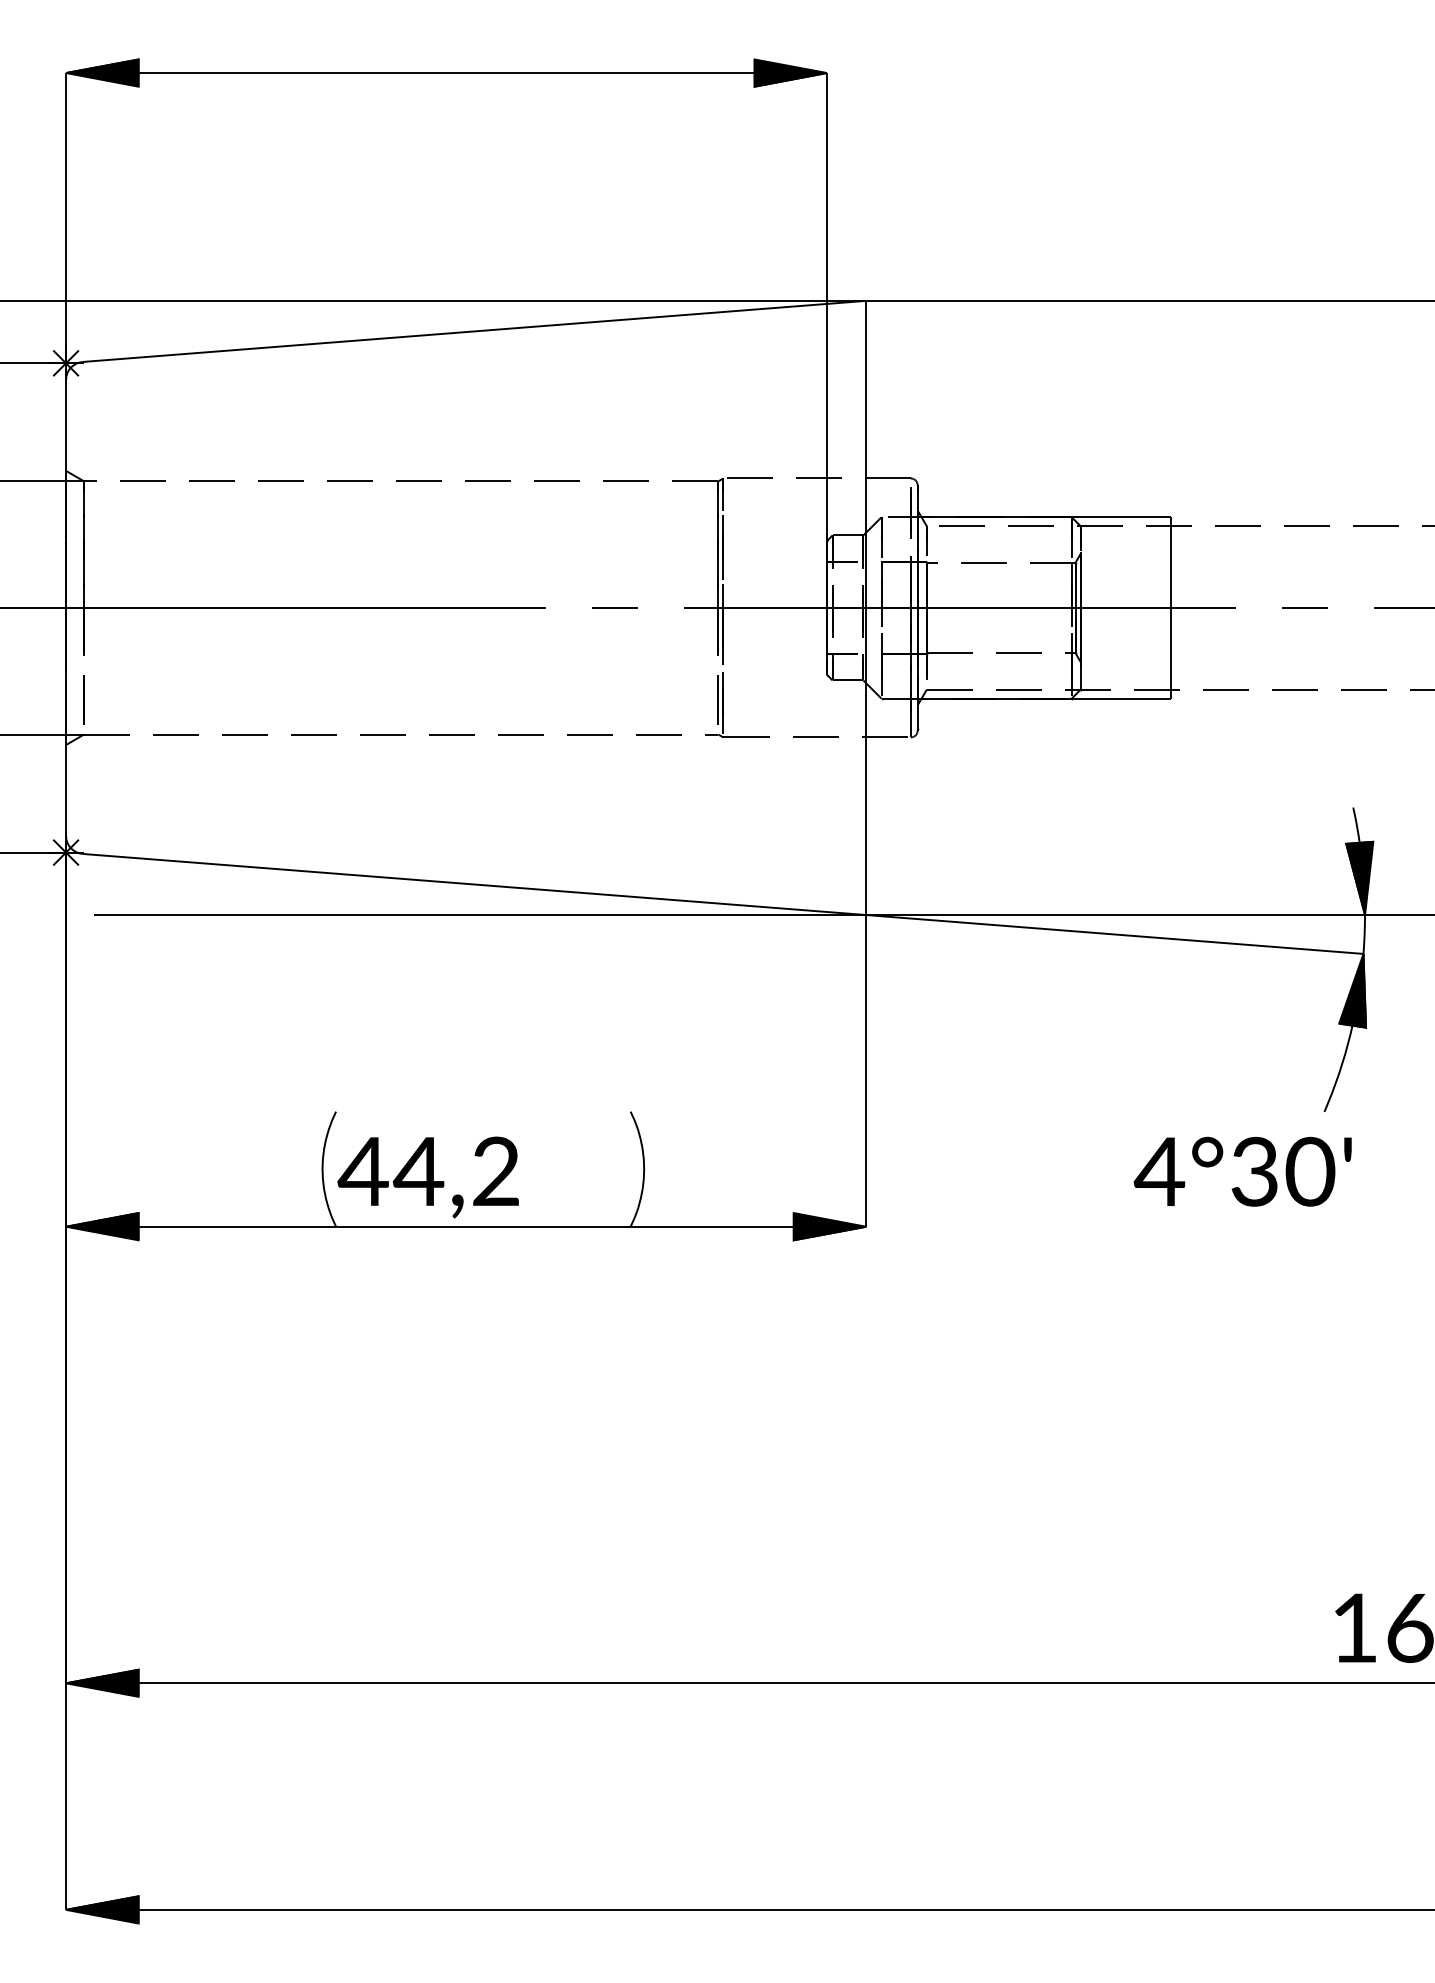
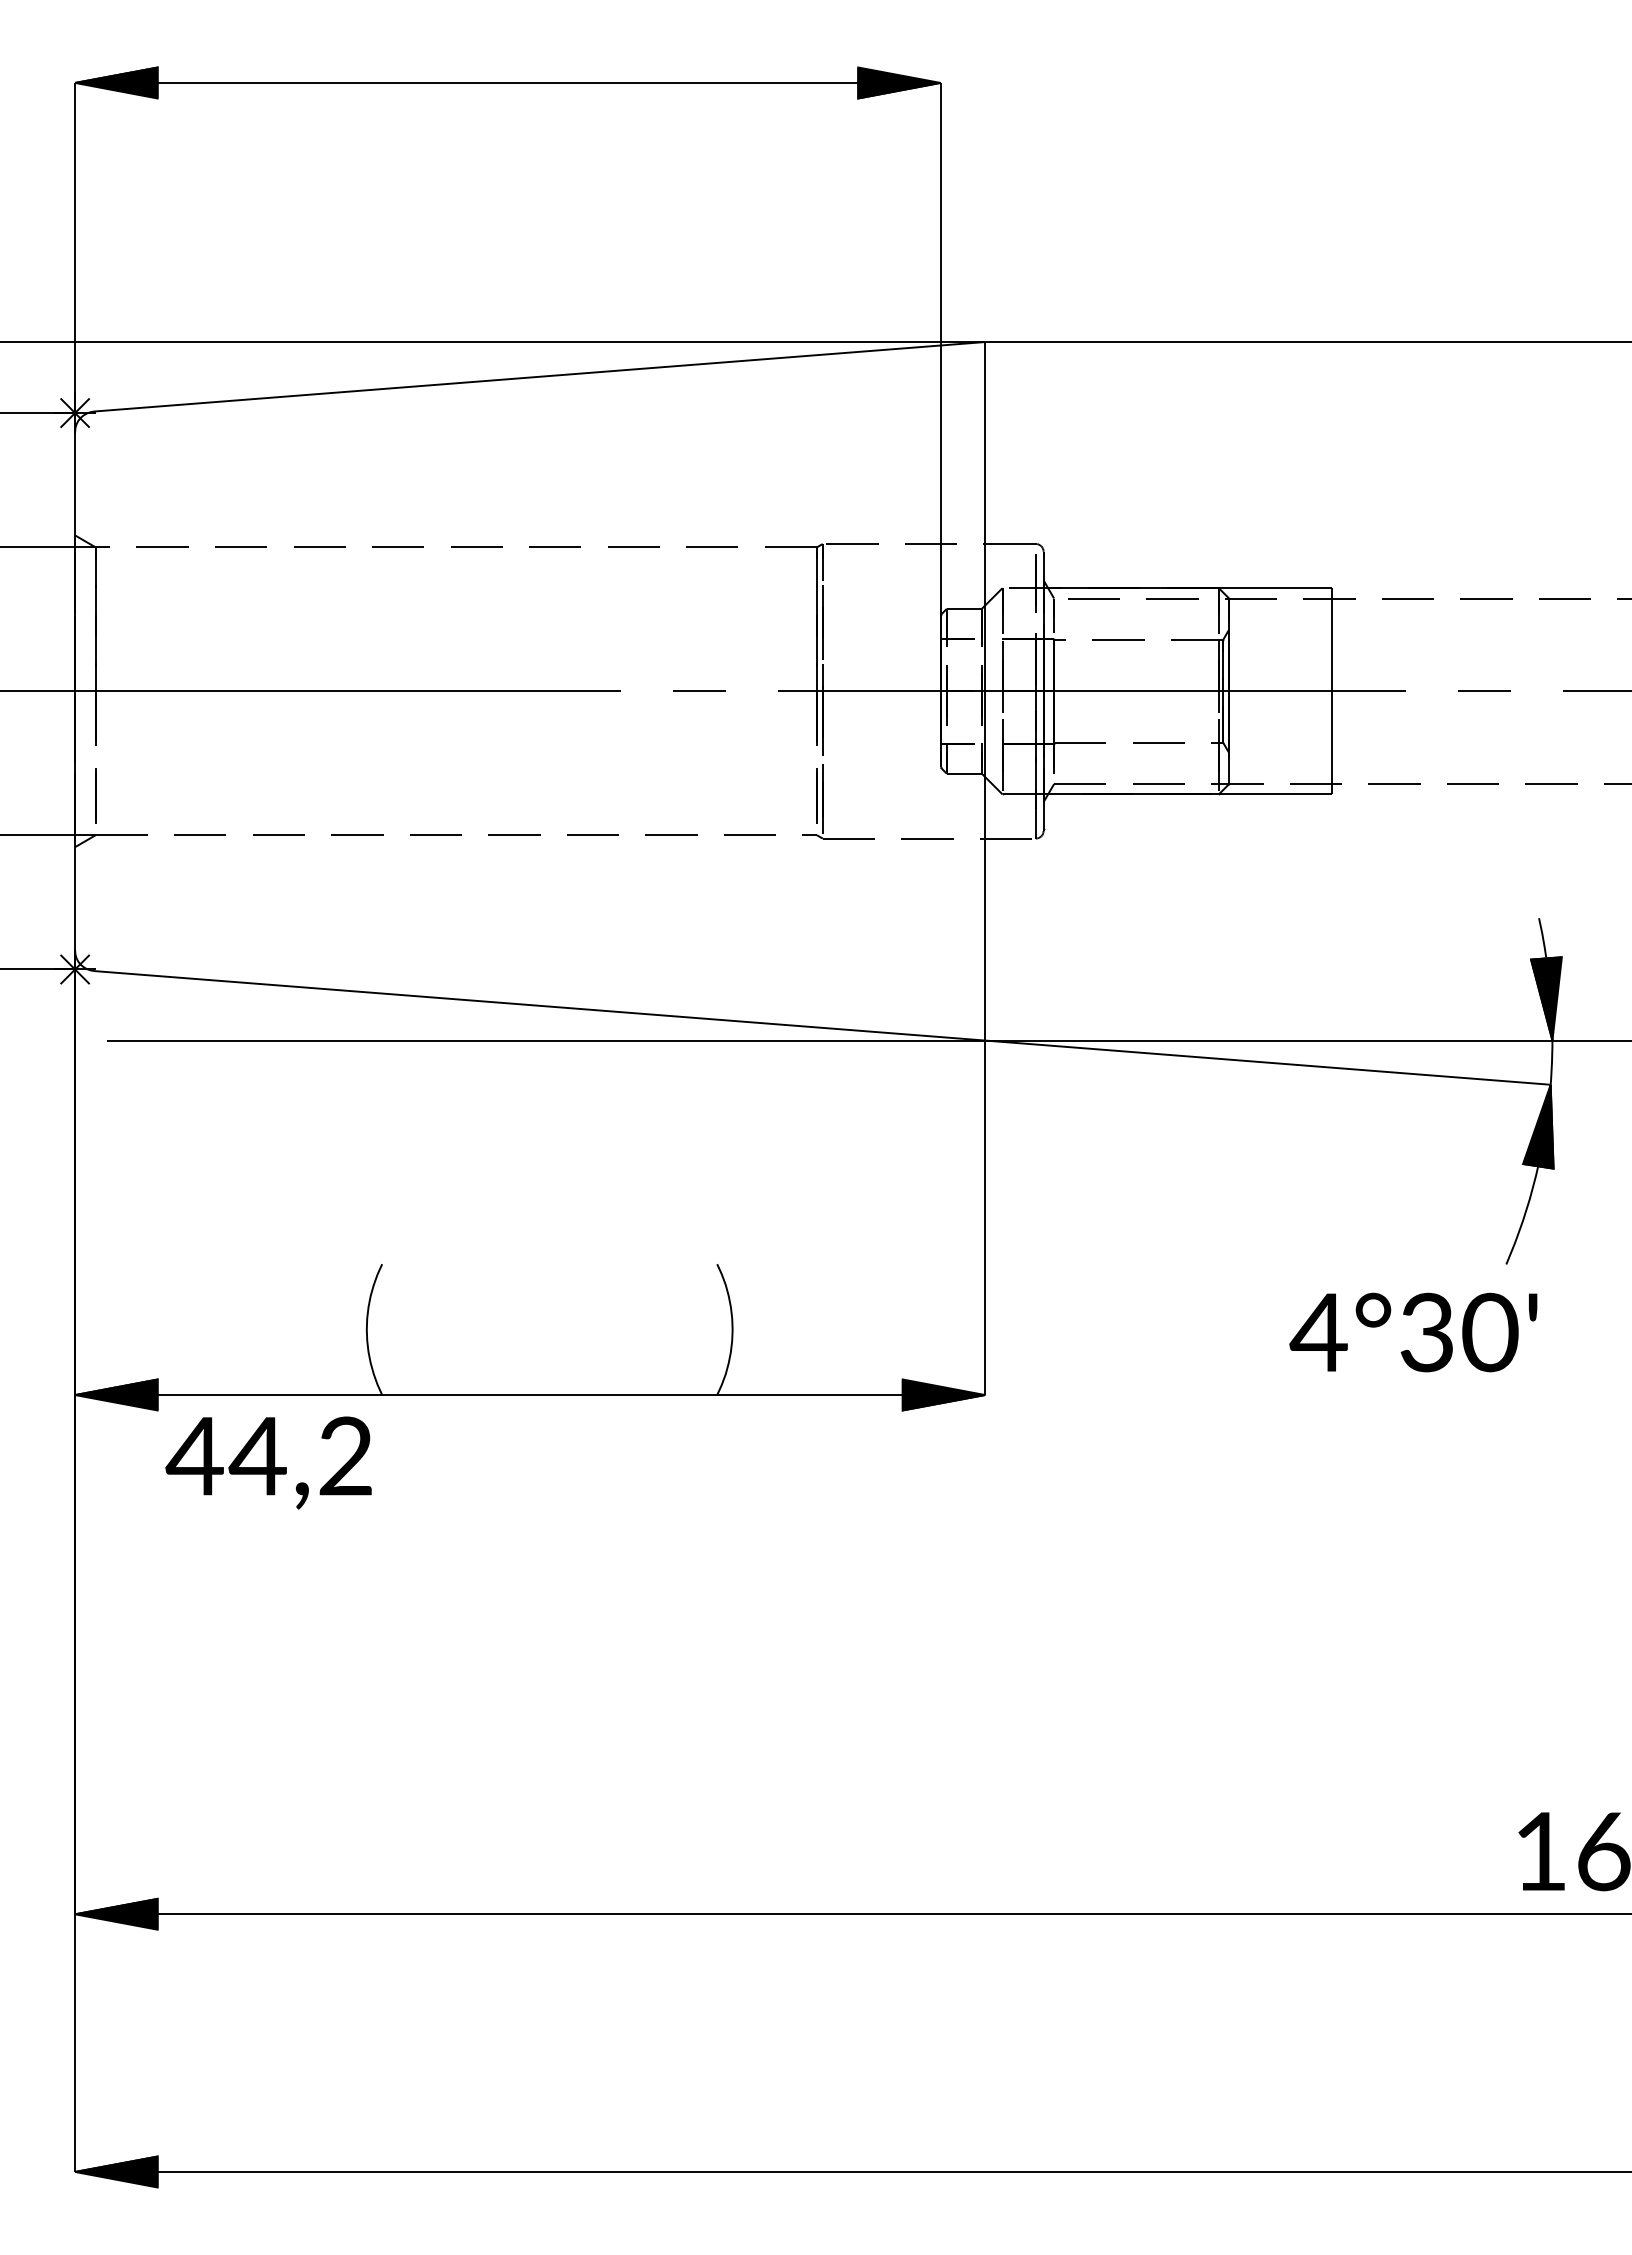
text: (427, 1177) -> (267, 1463), moved

